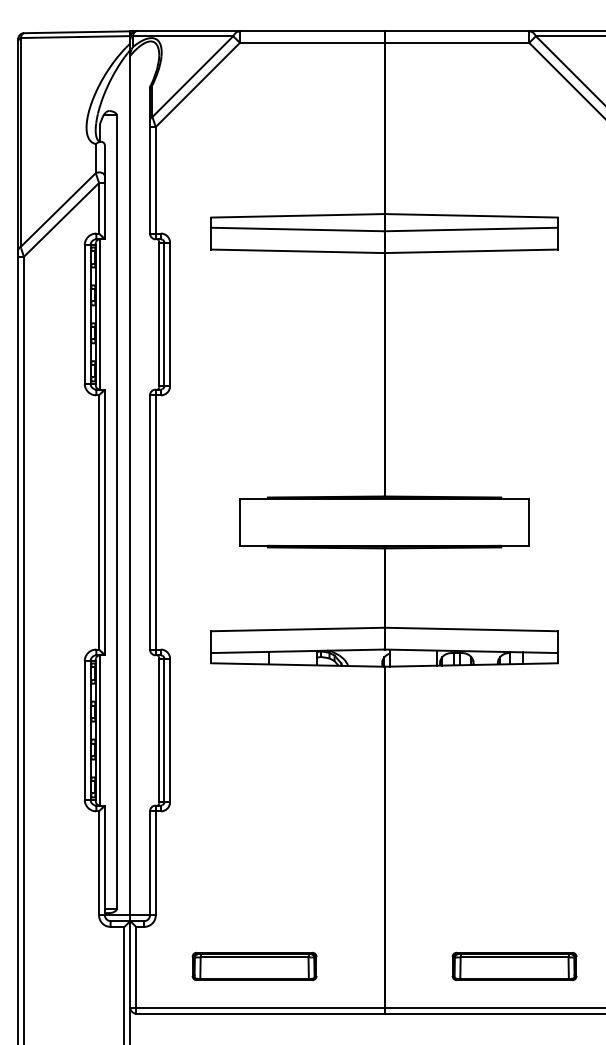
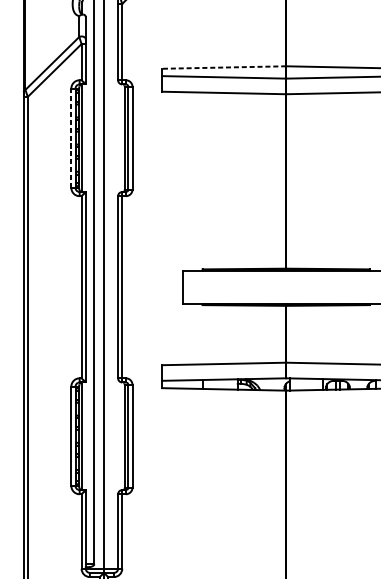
line: (297, 215) -> (223, 67), solid -> dashed
line: (84, 313) -> (71, 137), solid -> dashed

